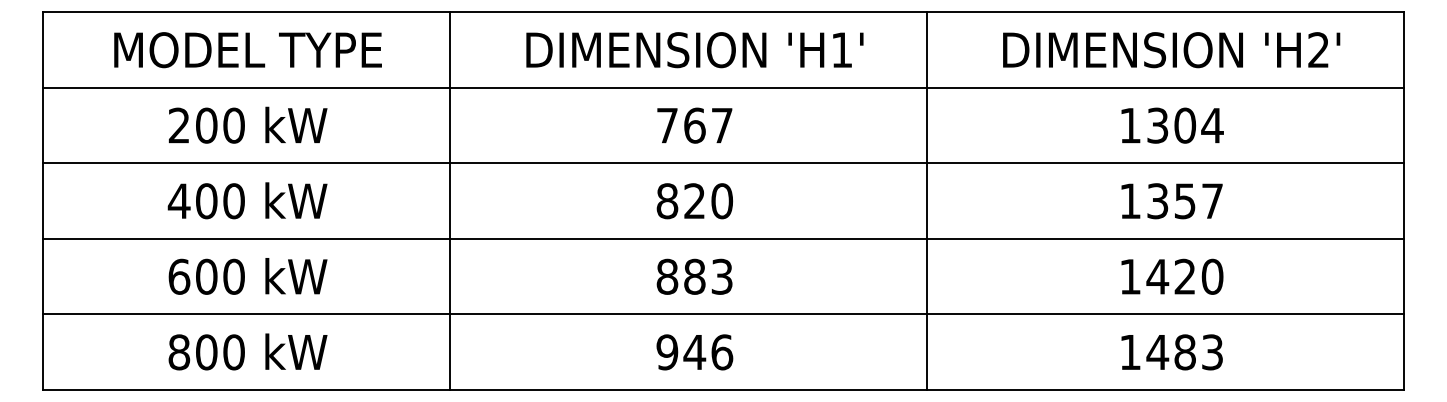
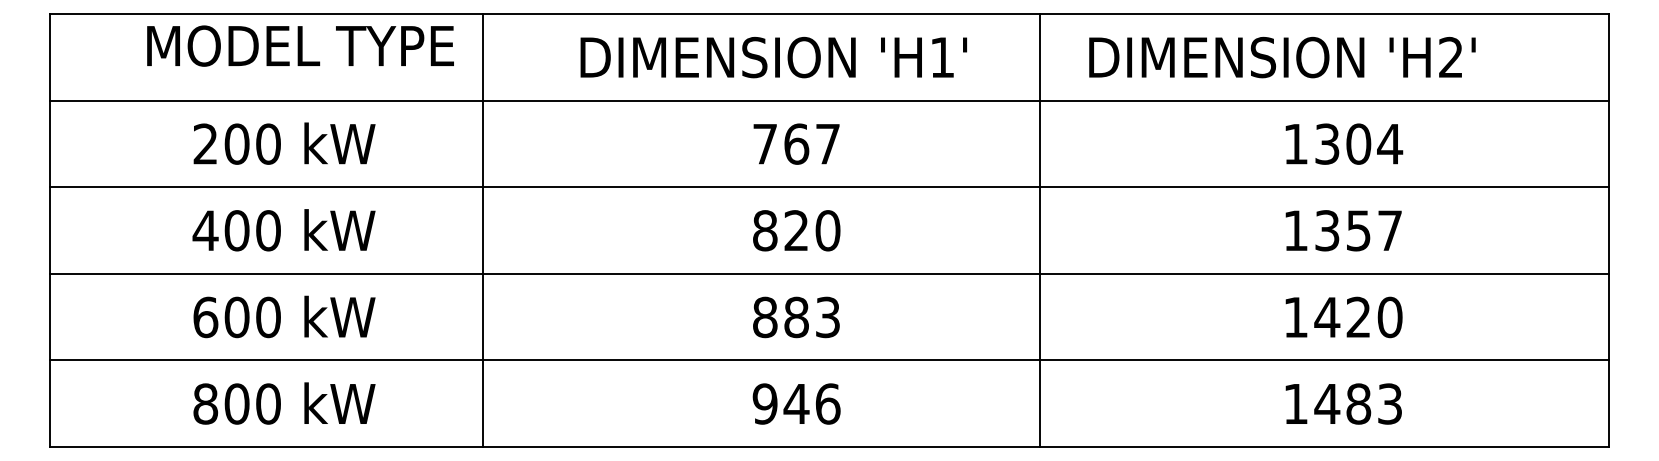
text: (247, 50) -> (299, 46), moved
text: (694, 50) -> (773, 57), moved
text: (1171, 50) -> (1282, 57), moved
line: (450, 200) -> (483, 229), moved
line: (926, 200) -> (1039, 229), moved

